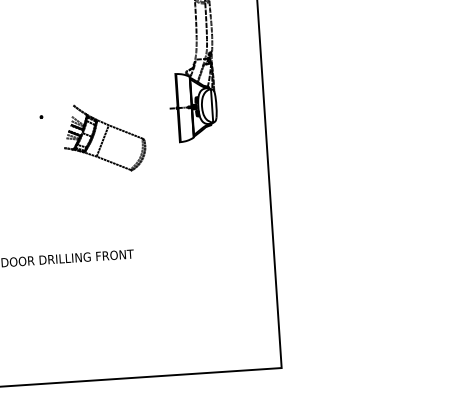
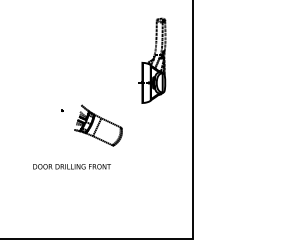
part: (92, 138) -> (91, 125), moved

